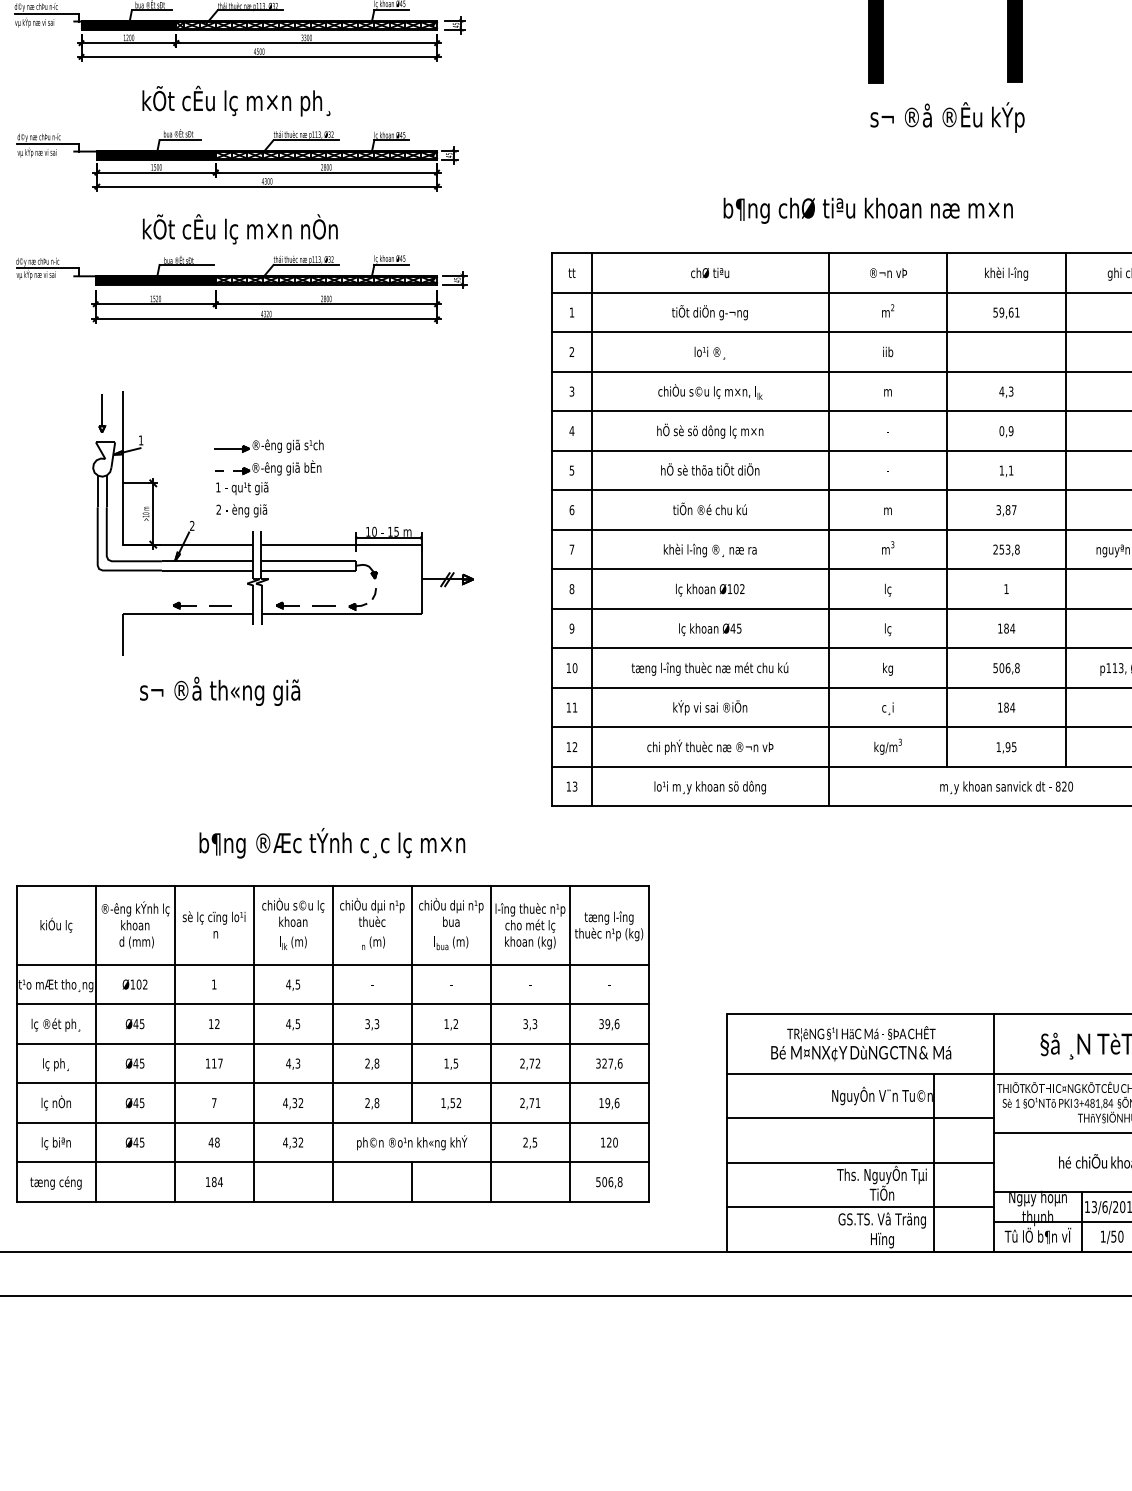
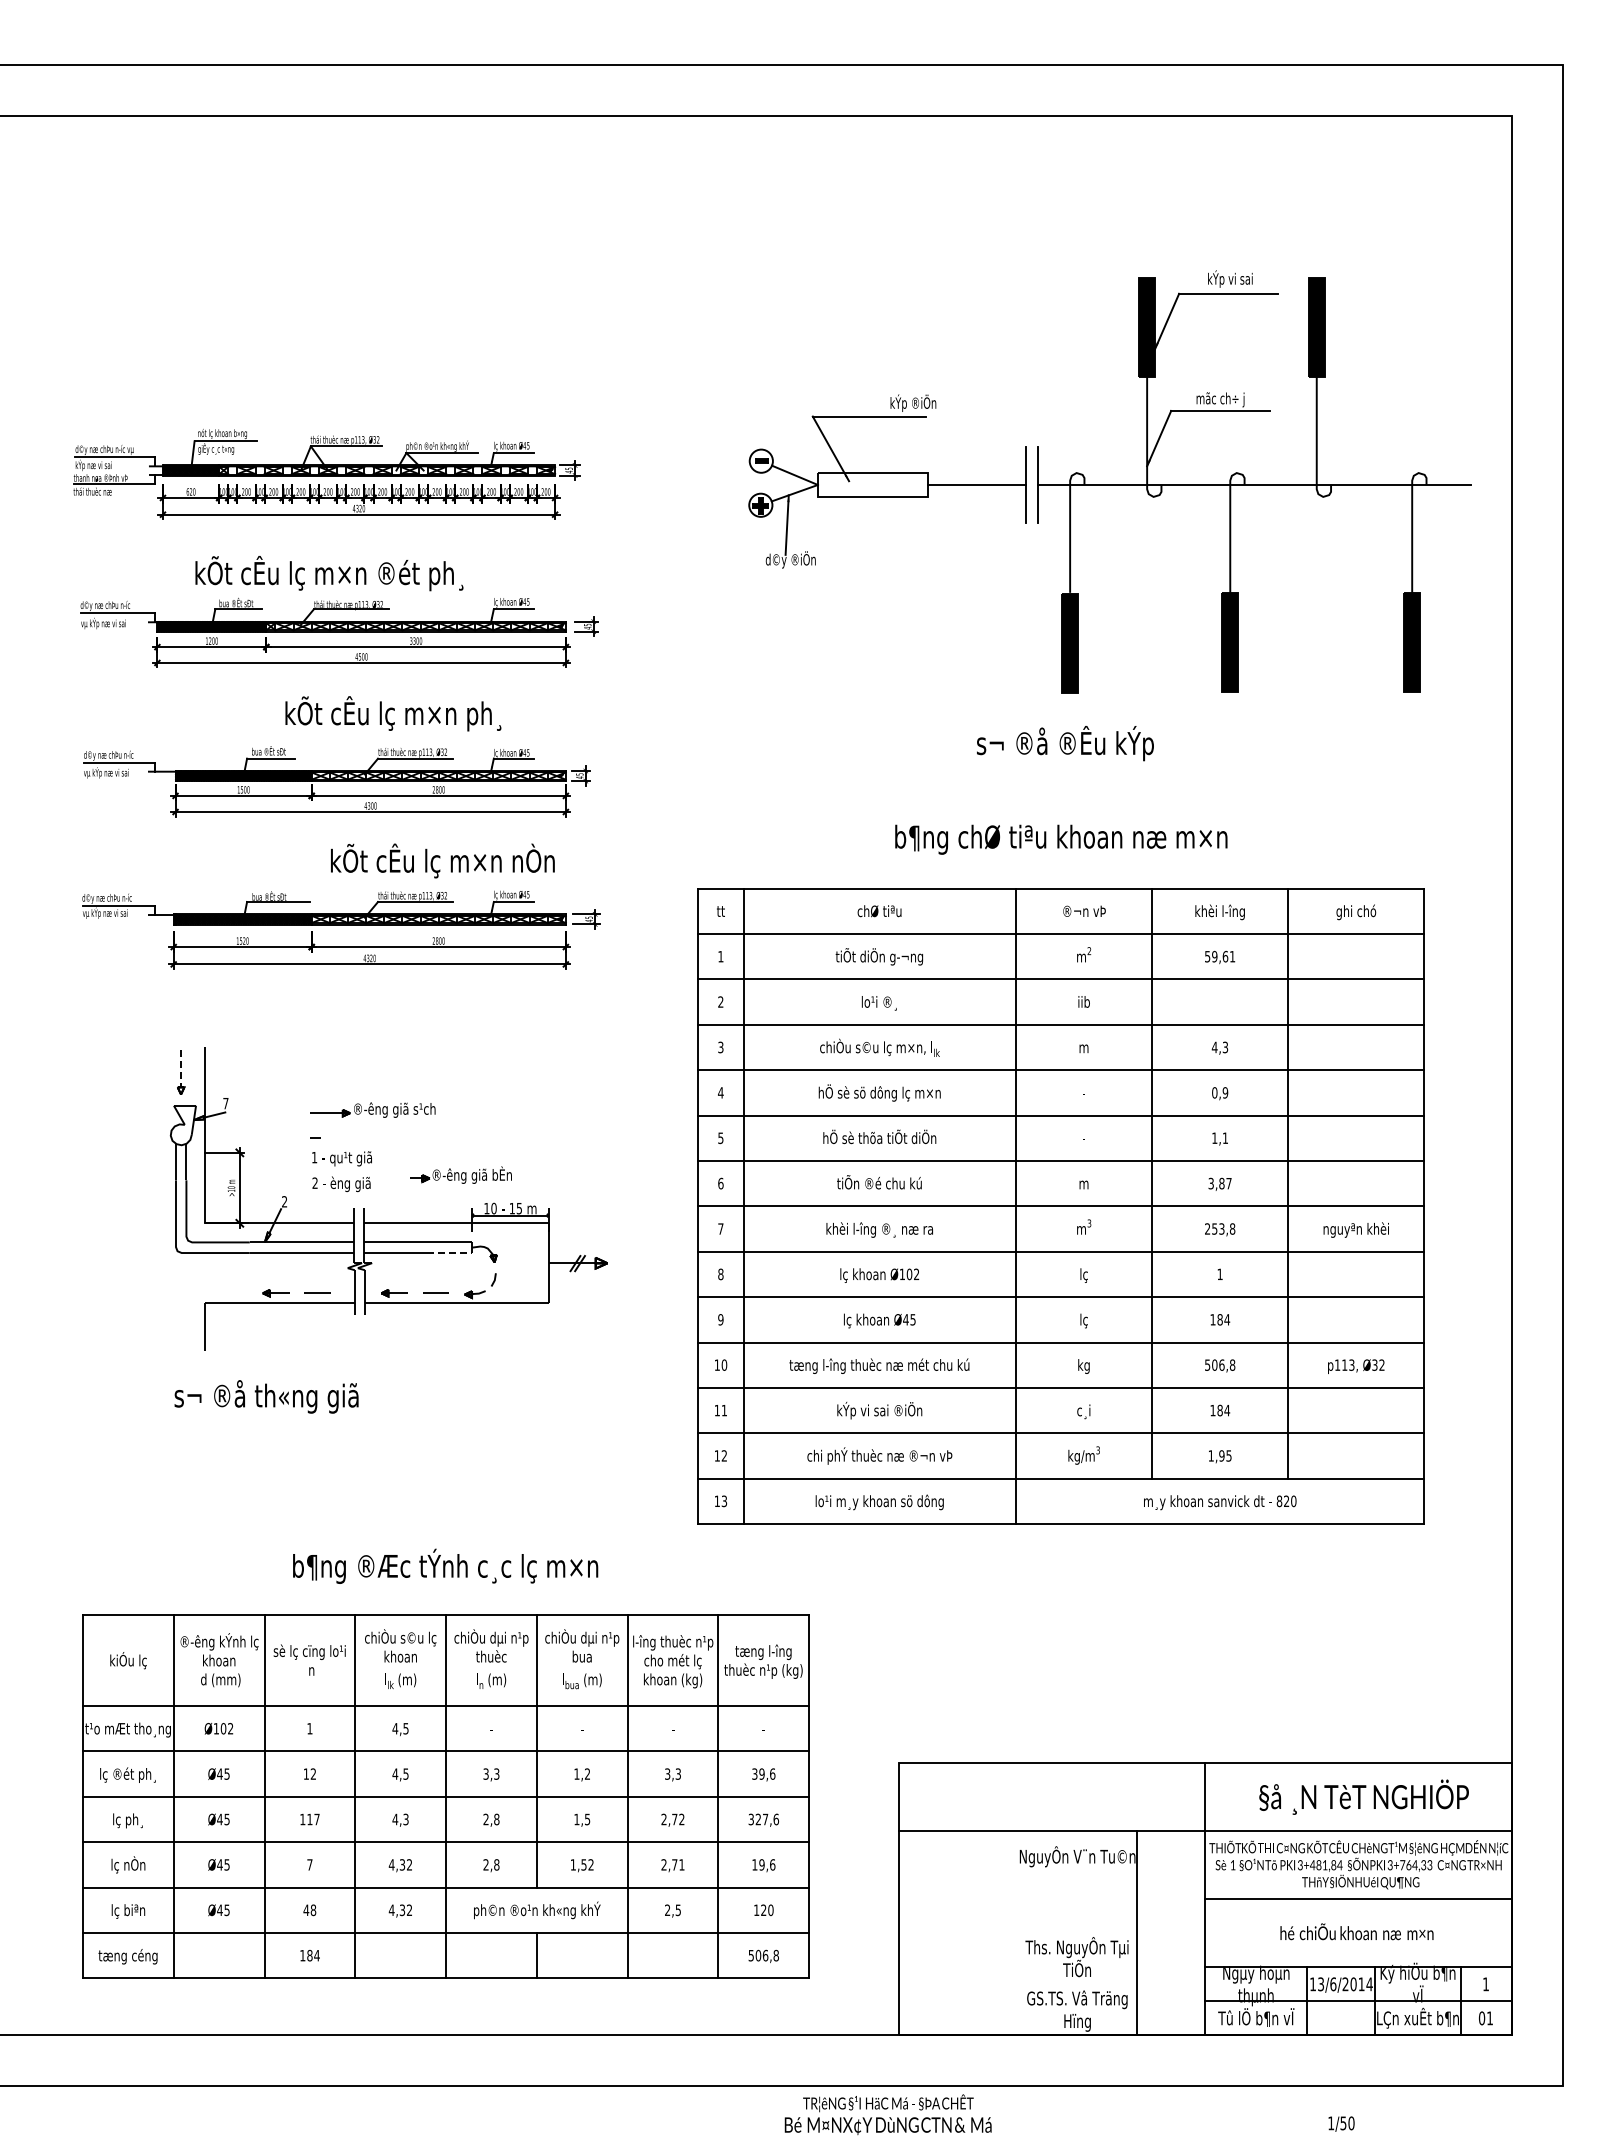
text: (236, 100) -> (393, 713), moved
text: (947, 117) -> (1065, 743), moved
text: (240, 228) -> (442, 860), moved
line: (102, 410) -> (181, 1069), solid -> dashed
text: (140, 440) -> (225, 1103), 1 -> 7
part: (276, 467) -> (460, 1174), moved
line: (335, 570) -> (449, 1253), solid -> dashed
text: (219, 691) -> (266, 1396), moved
text: (860, 1043) -> (887, 2114), moved
line: (859, 1118) -> (1051, 1882), removed
line: (859, 1162) -> (1051, 1933), removed
line: (859, 1207) -> (1051, 1984), removed
text: (1112, 1236) -> (1341, 2123), moved

